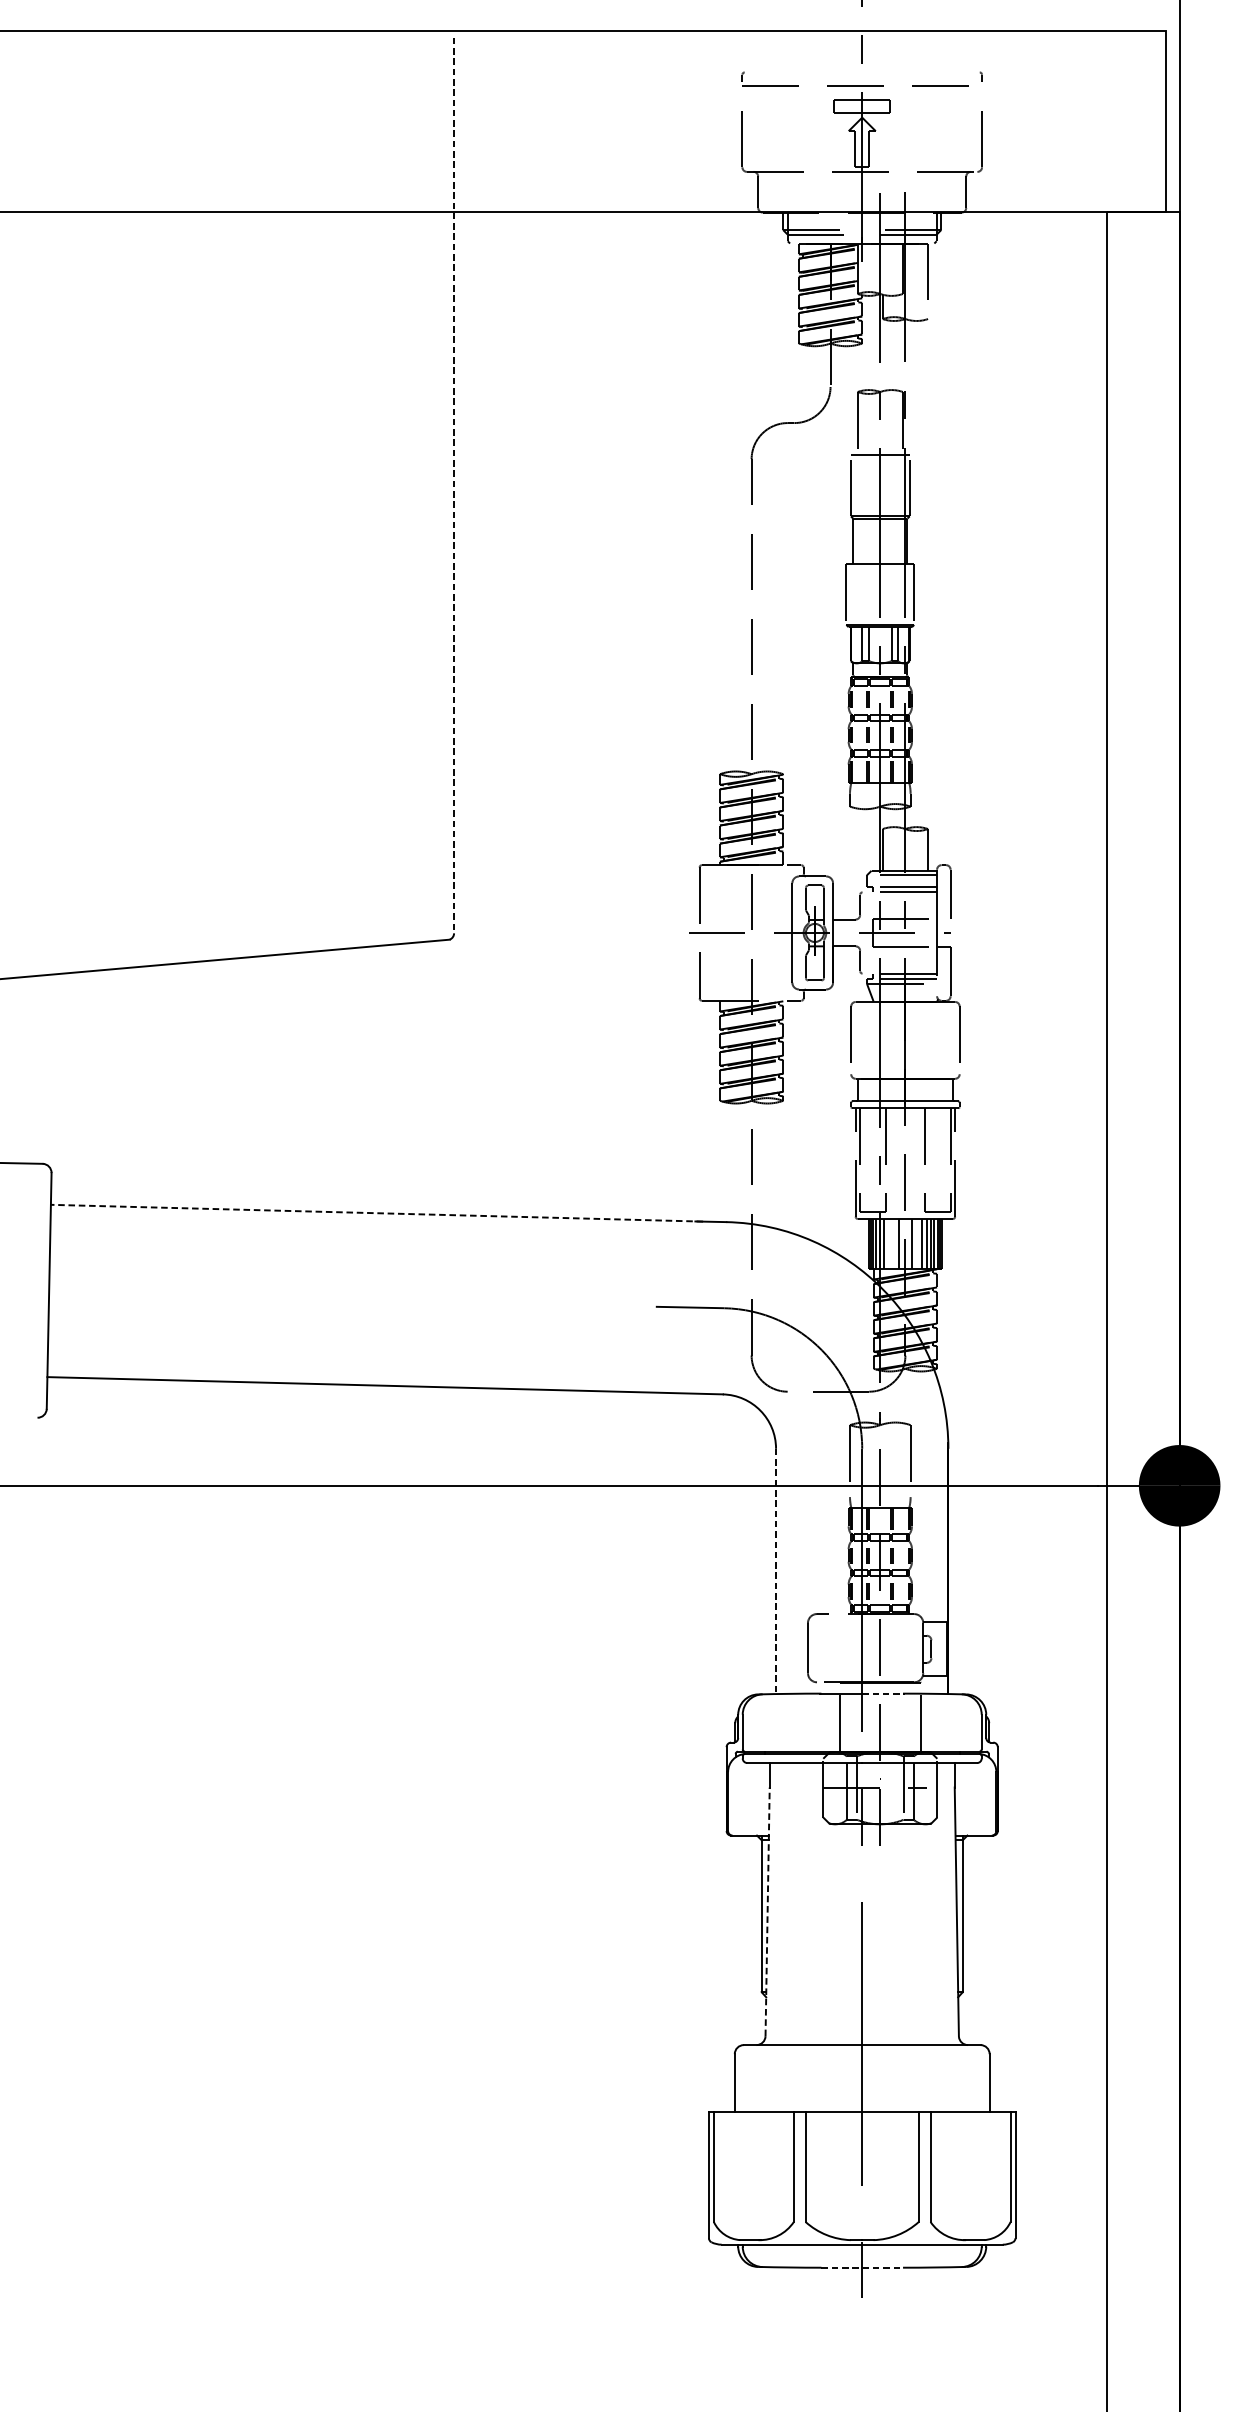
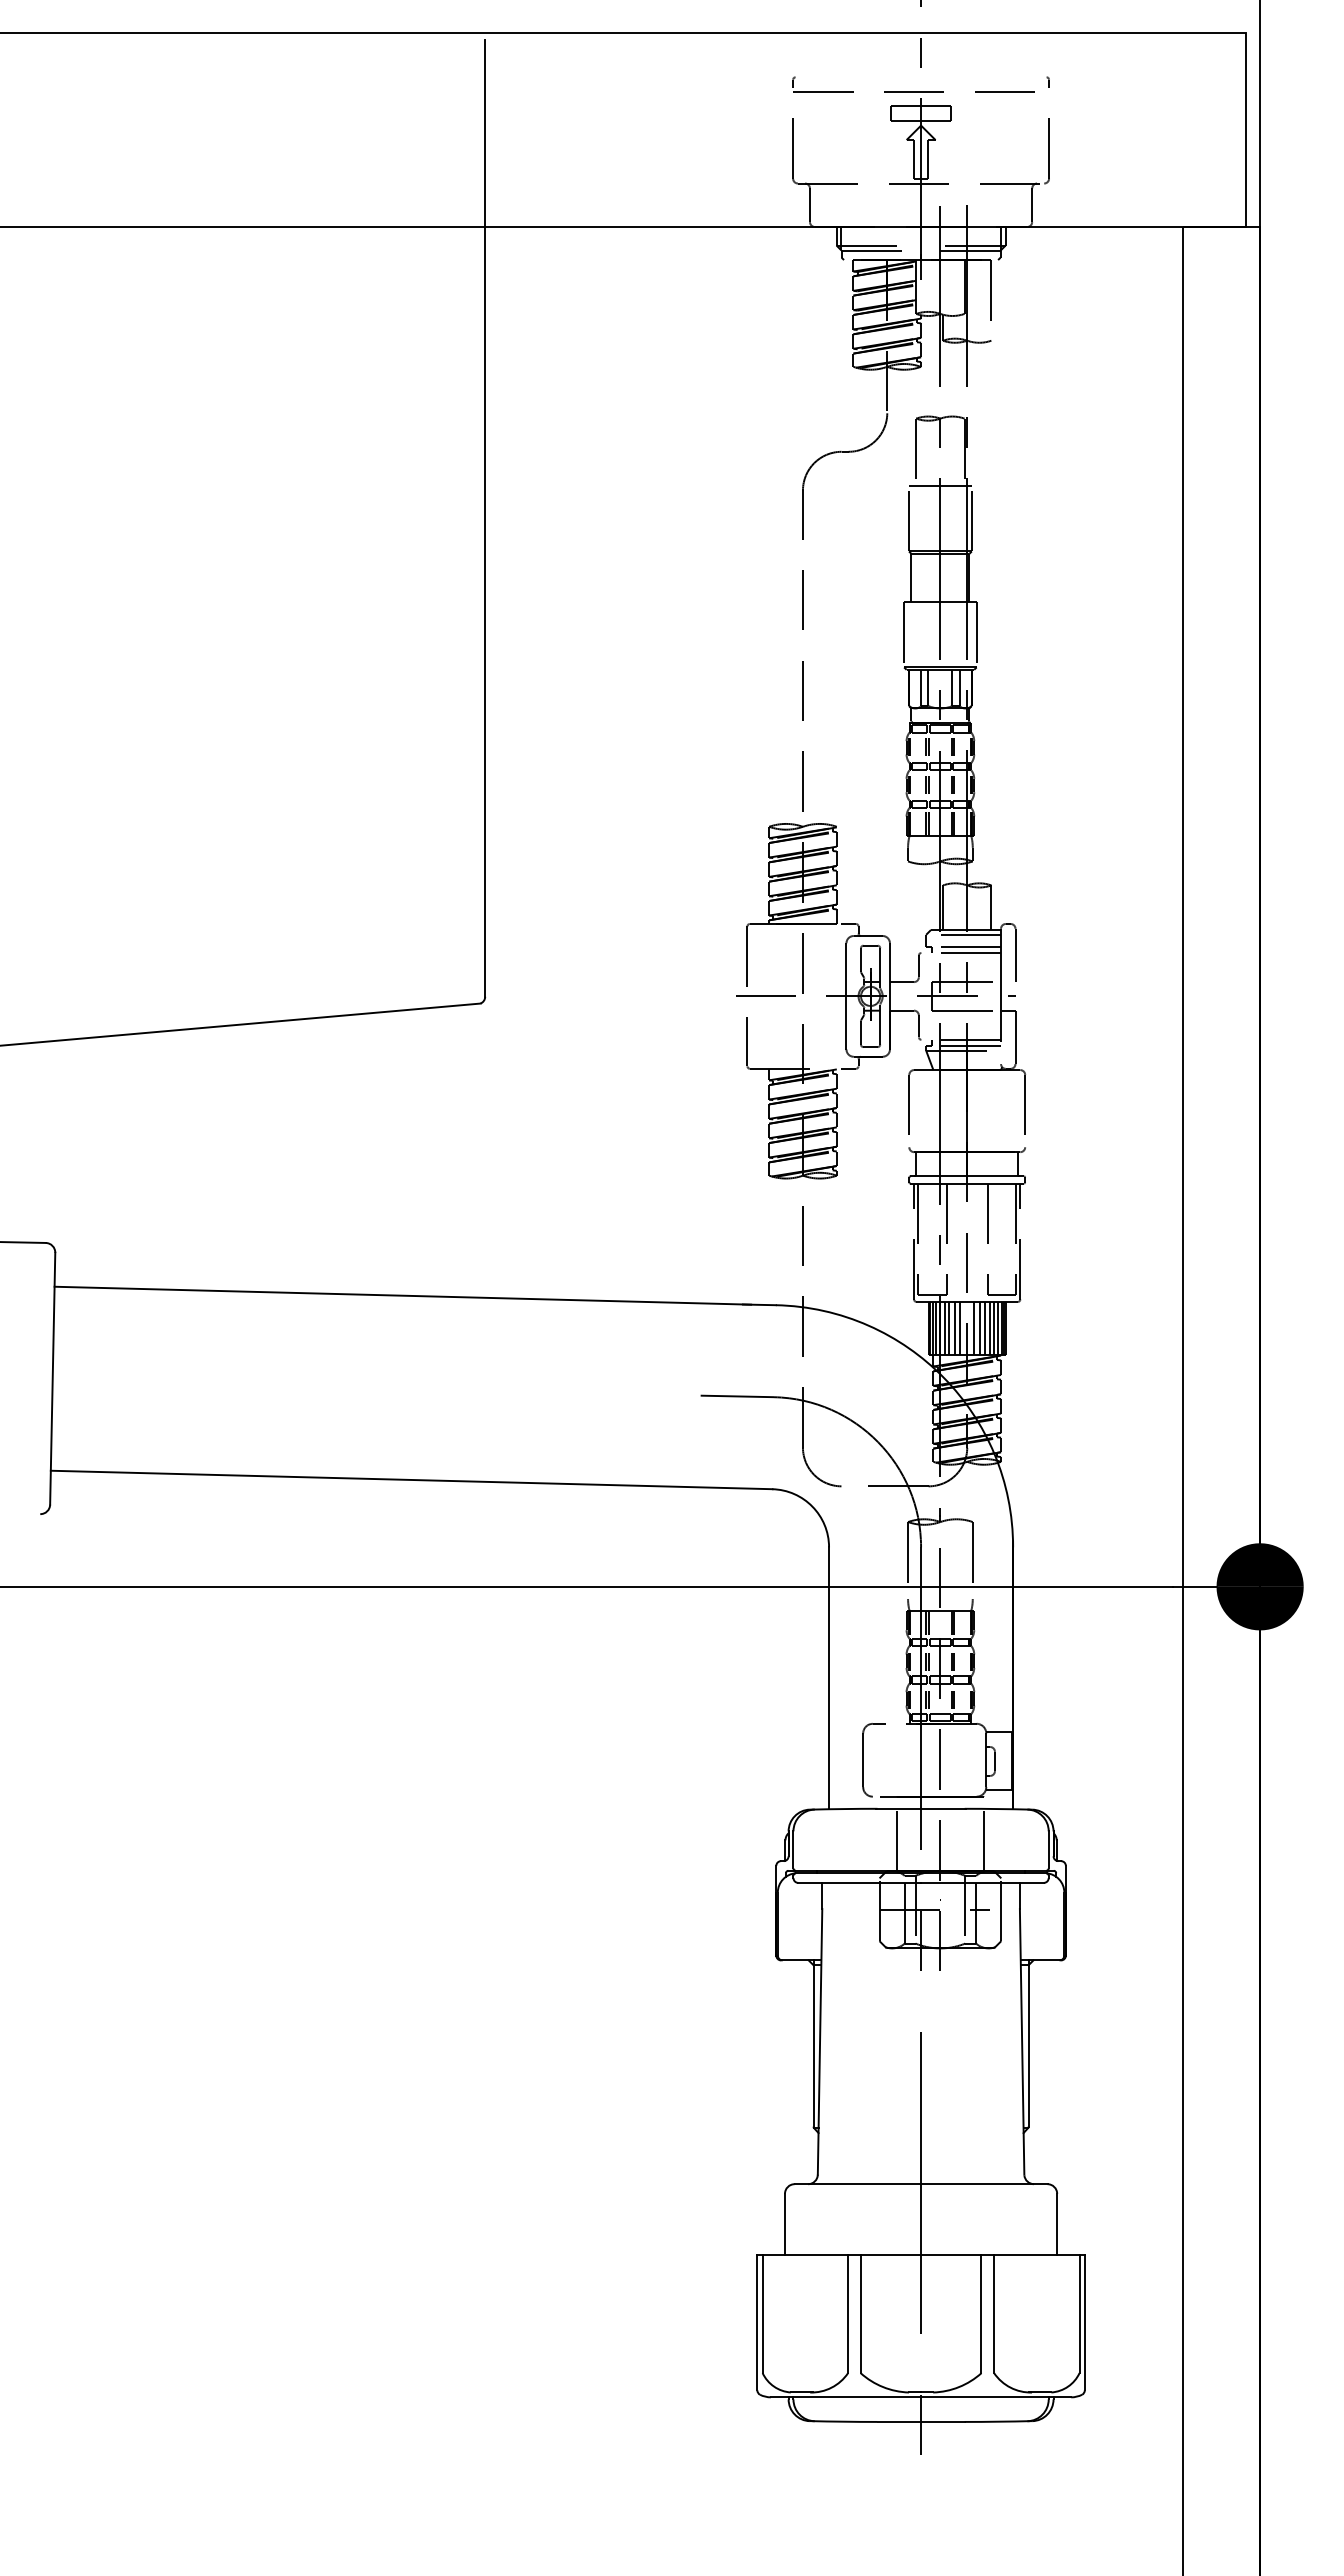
line: (454, 486) -> (485, 519), dashed -> solid
line: (376, 1213) -> (402, 1295), dashed -> solid
line: (888, 1243) -> (949, 1328), added
line: (893, 1243) -> (954, 1328), added
line: (916, 1243) -> (979, 1328), added
line: (776, 1571) -> (829, 1678), dashed -> solid
line: (883, 1693) -> (943, 1808), dashed -> solid
line: (768, 1911) -> (820, 2041), dashed -> solid
line: (862, 2267) -> (921, 2421), dashed -> solid

